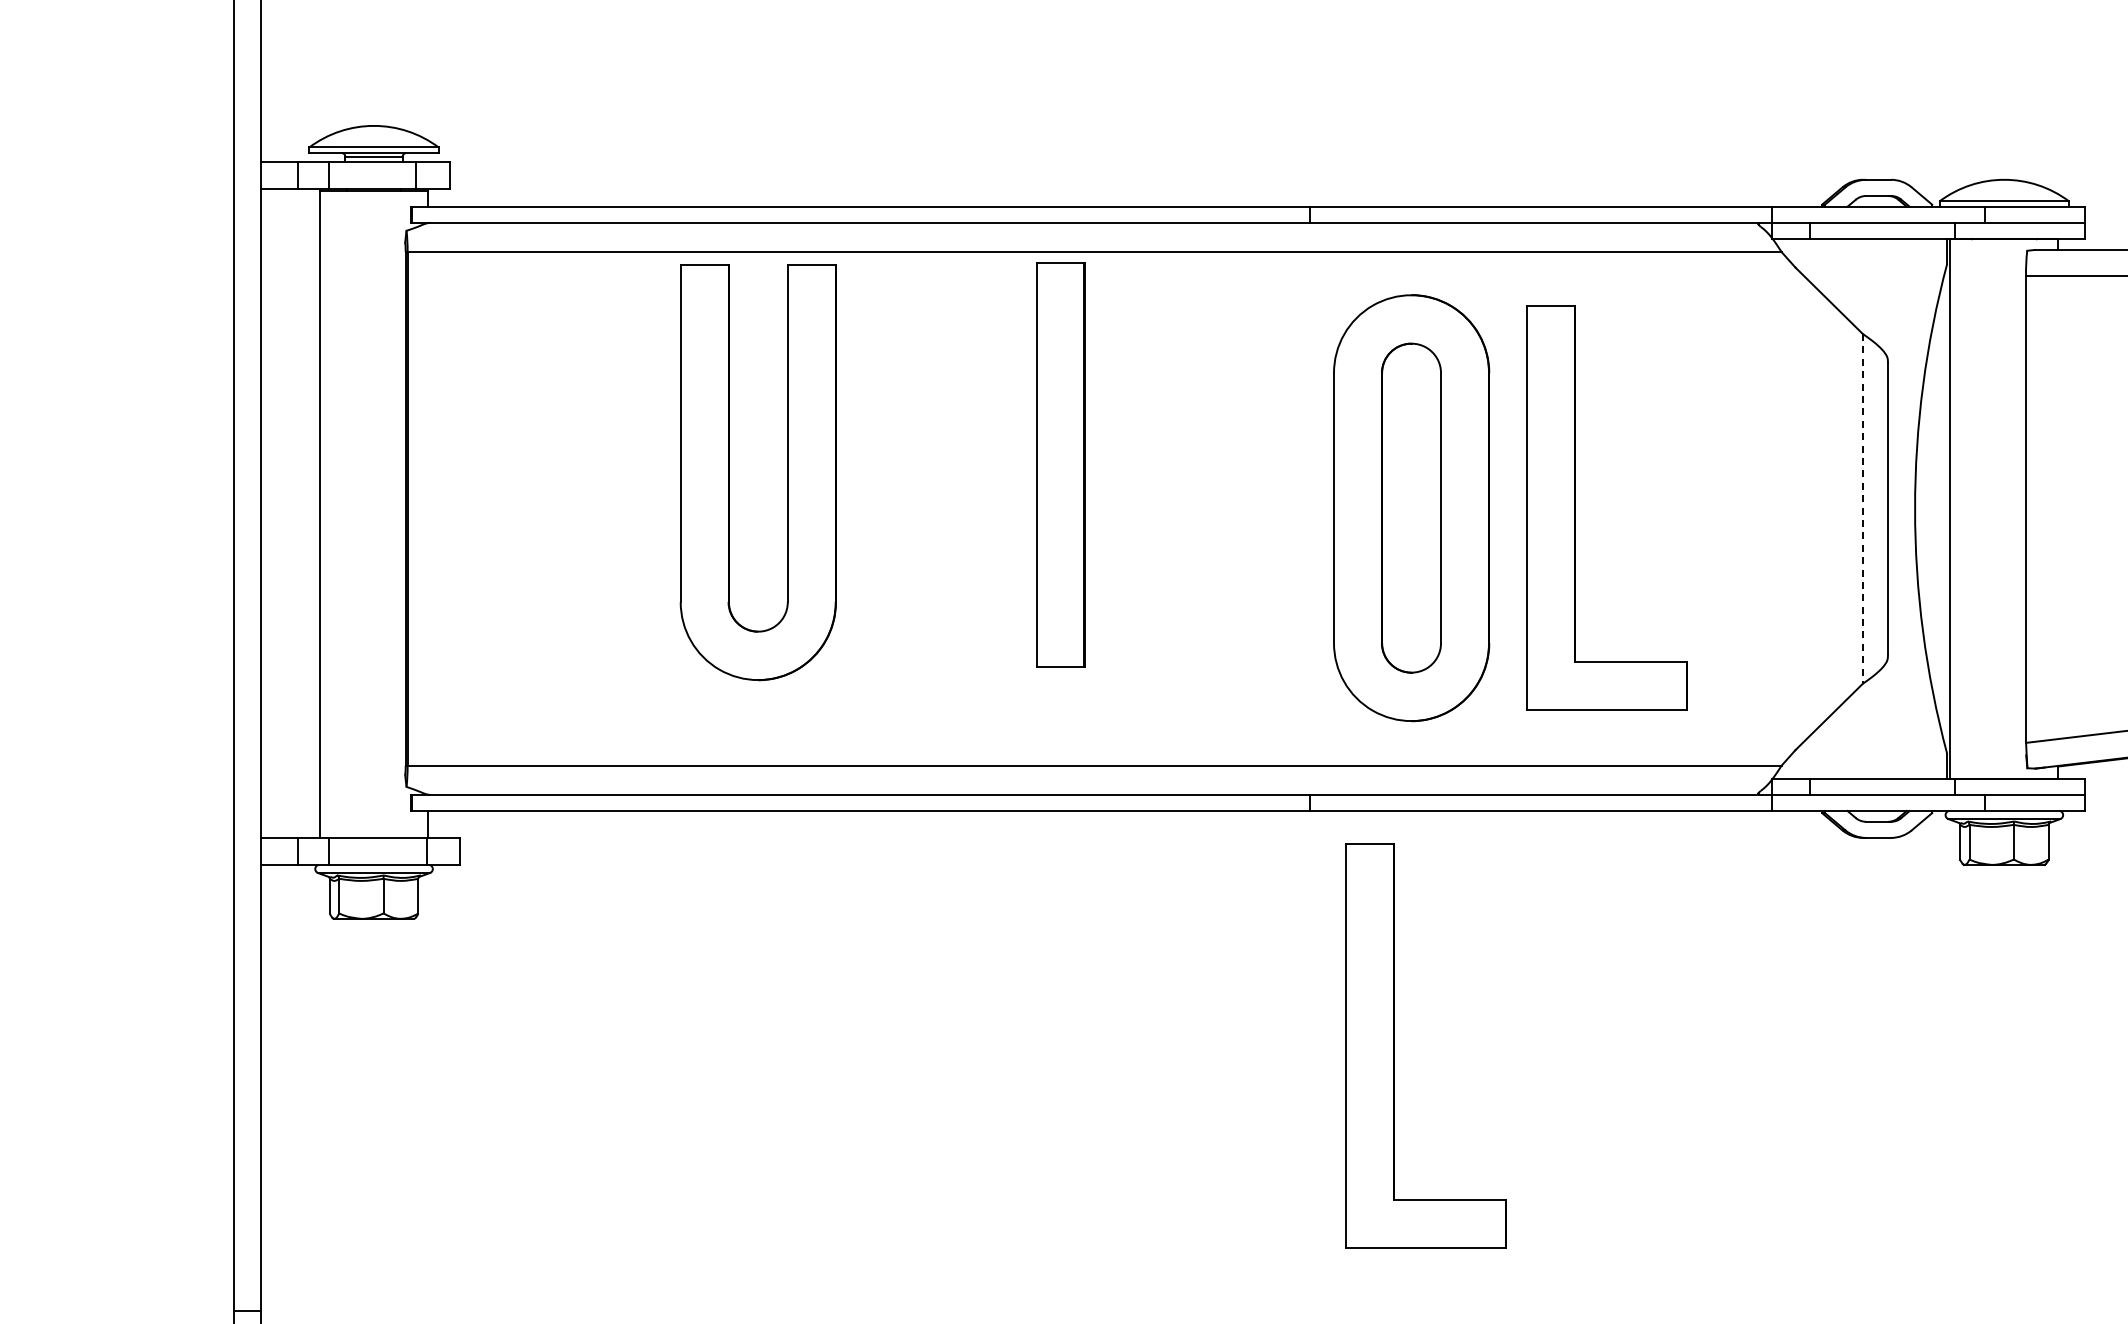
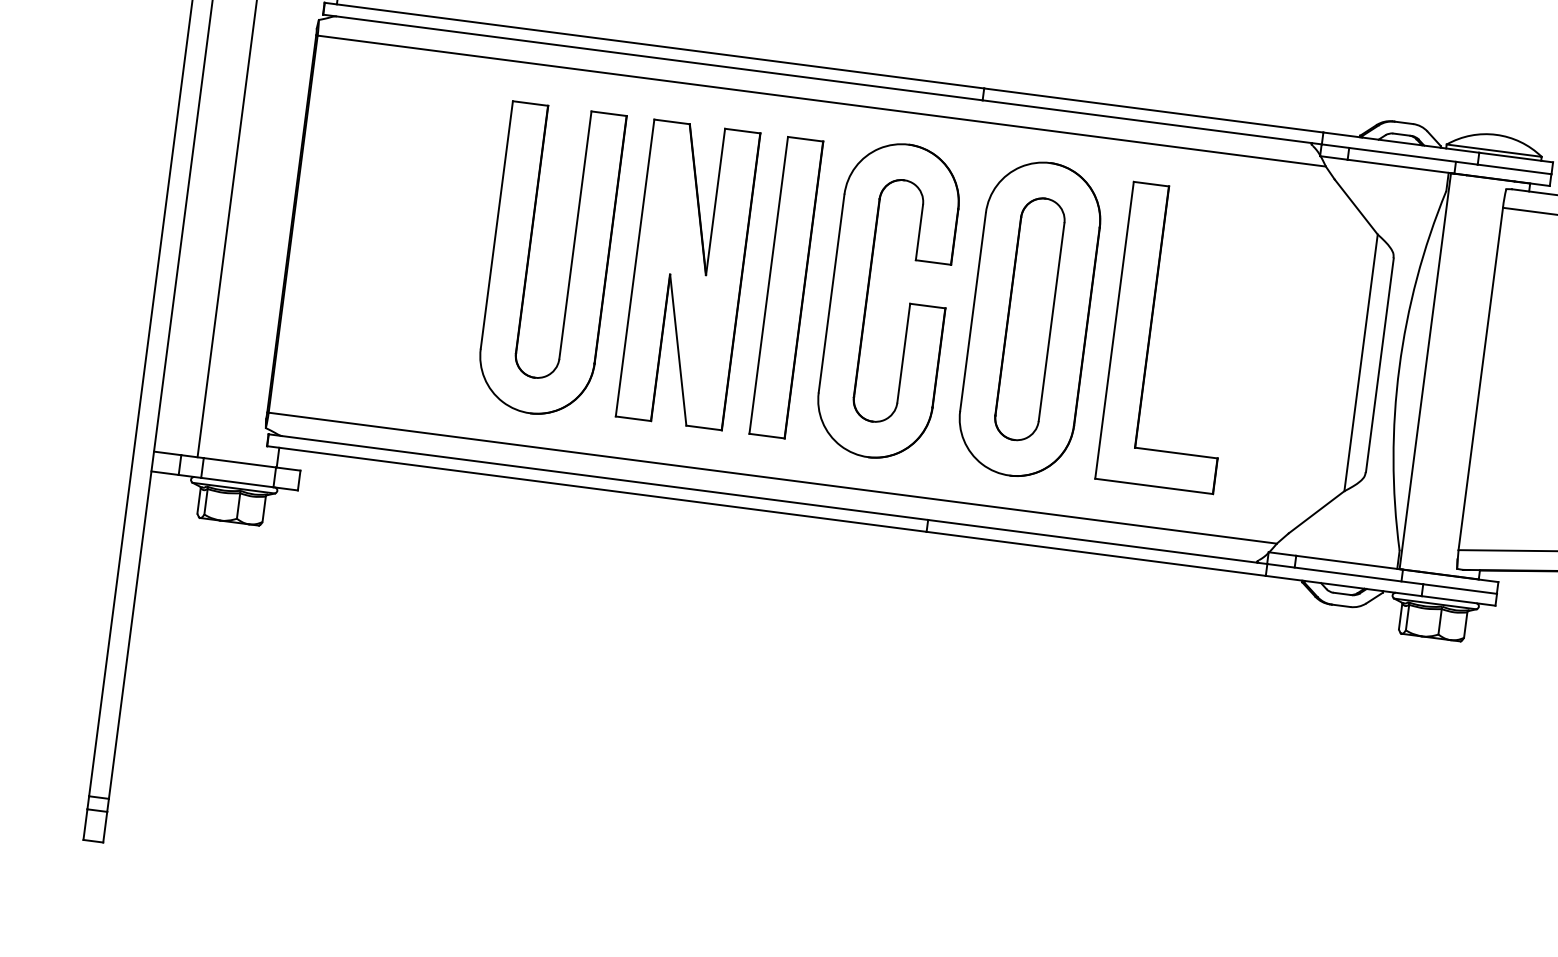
part: (1060, 464) -> (786, 287), moved
part: (729, 472) -> (528, 258), moved
part: (945, 507) -> (688, 274), added
part: (1189, 508) -> (866, 298), added
line: (1862, 508) -> (1360, 362), dashed -> solid
part: (1394, 1045) -> (966, 712), removed

